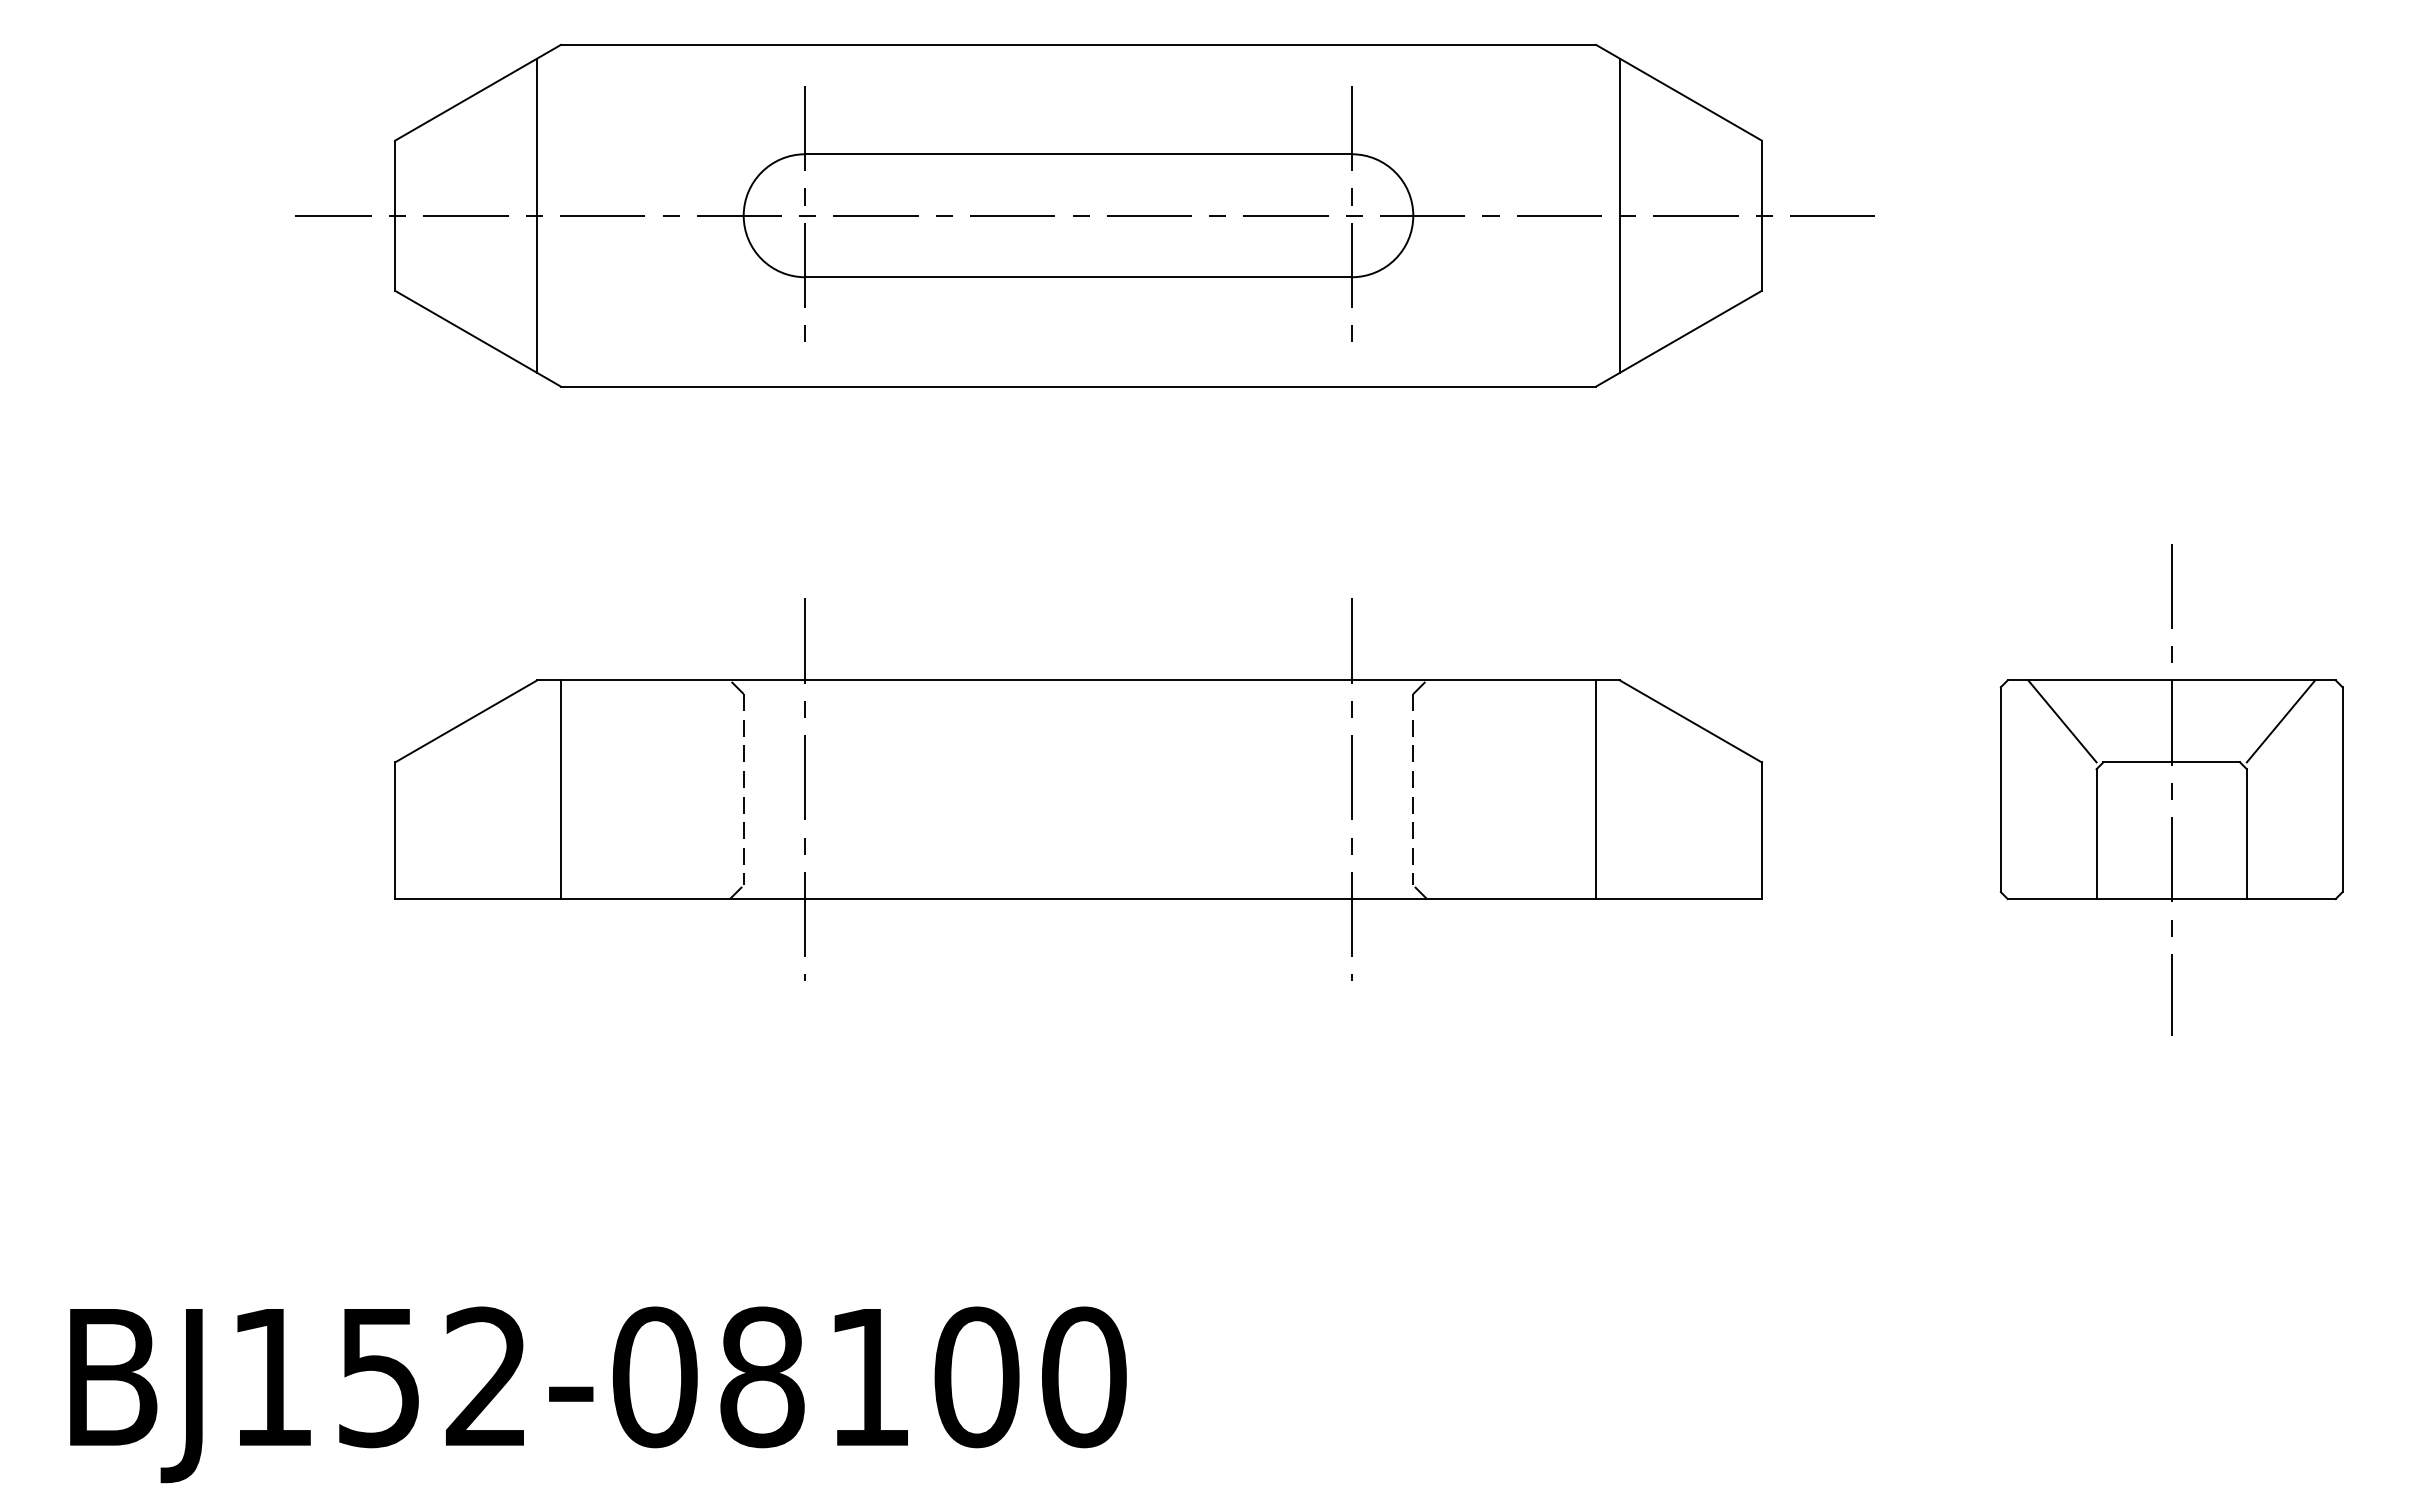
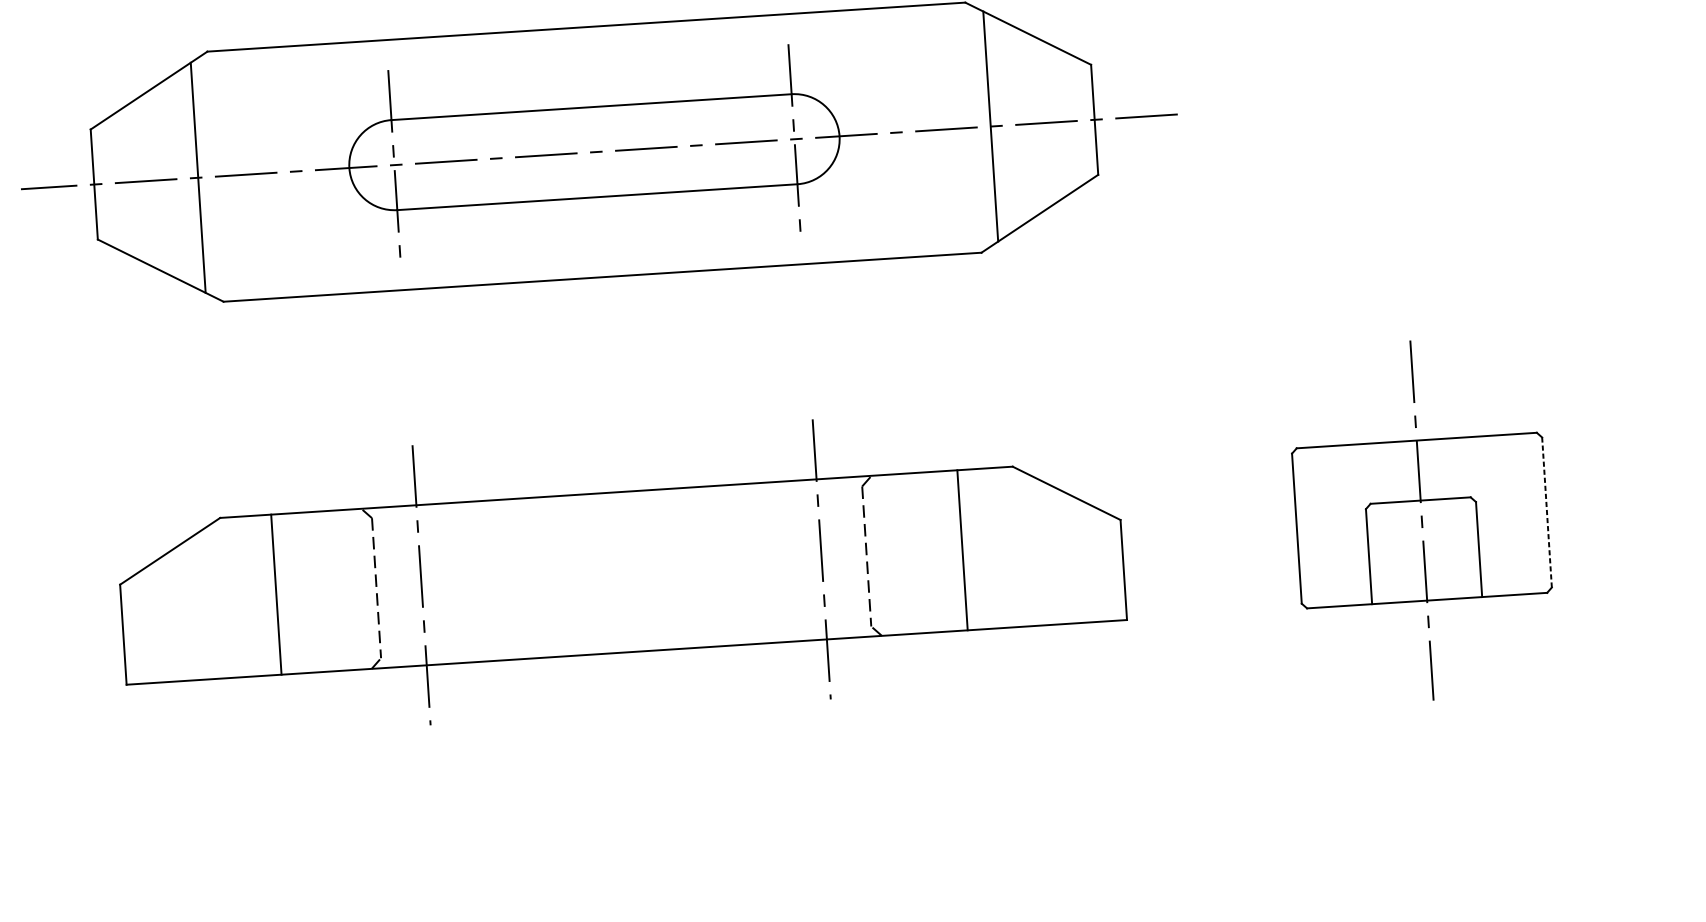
line: (2062, 721) -> (1338, 475), removed
line: (2280, 721) -> (1498, 465), removed
line: (560, 789) -> (276, 594), moved
line: (1596, 789) -> (962, 550), moved
line: (2342, 790) -> (1547, 513), solid -> dashed

